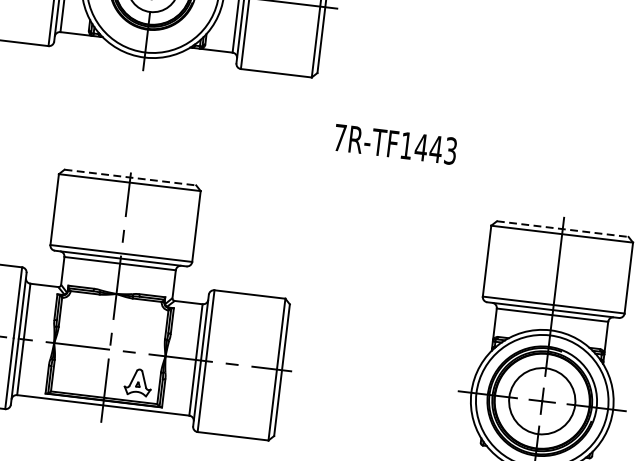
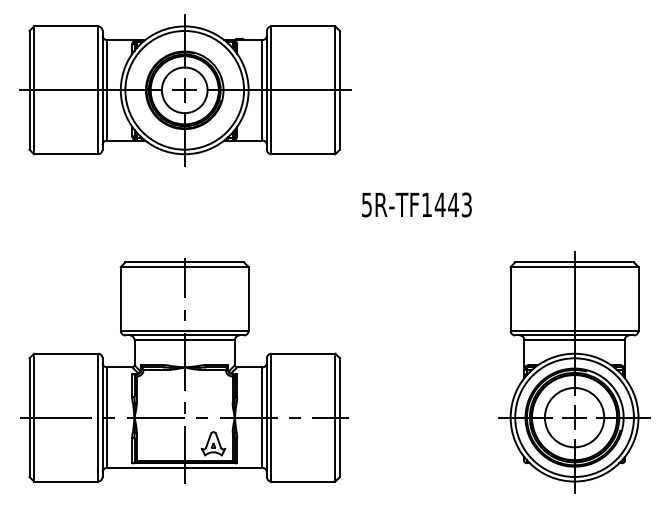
text: (339, 137) -> (366, 204), 7R-TF1443 -> 5R-TF1443
line: (131, 177) -> (185, 262), dashed -> solid
line: (563, 229) -> (575, 262), dashed -> solid

